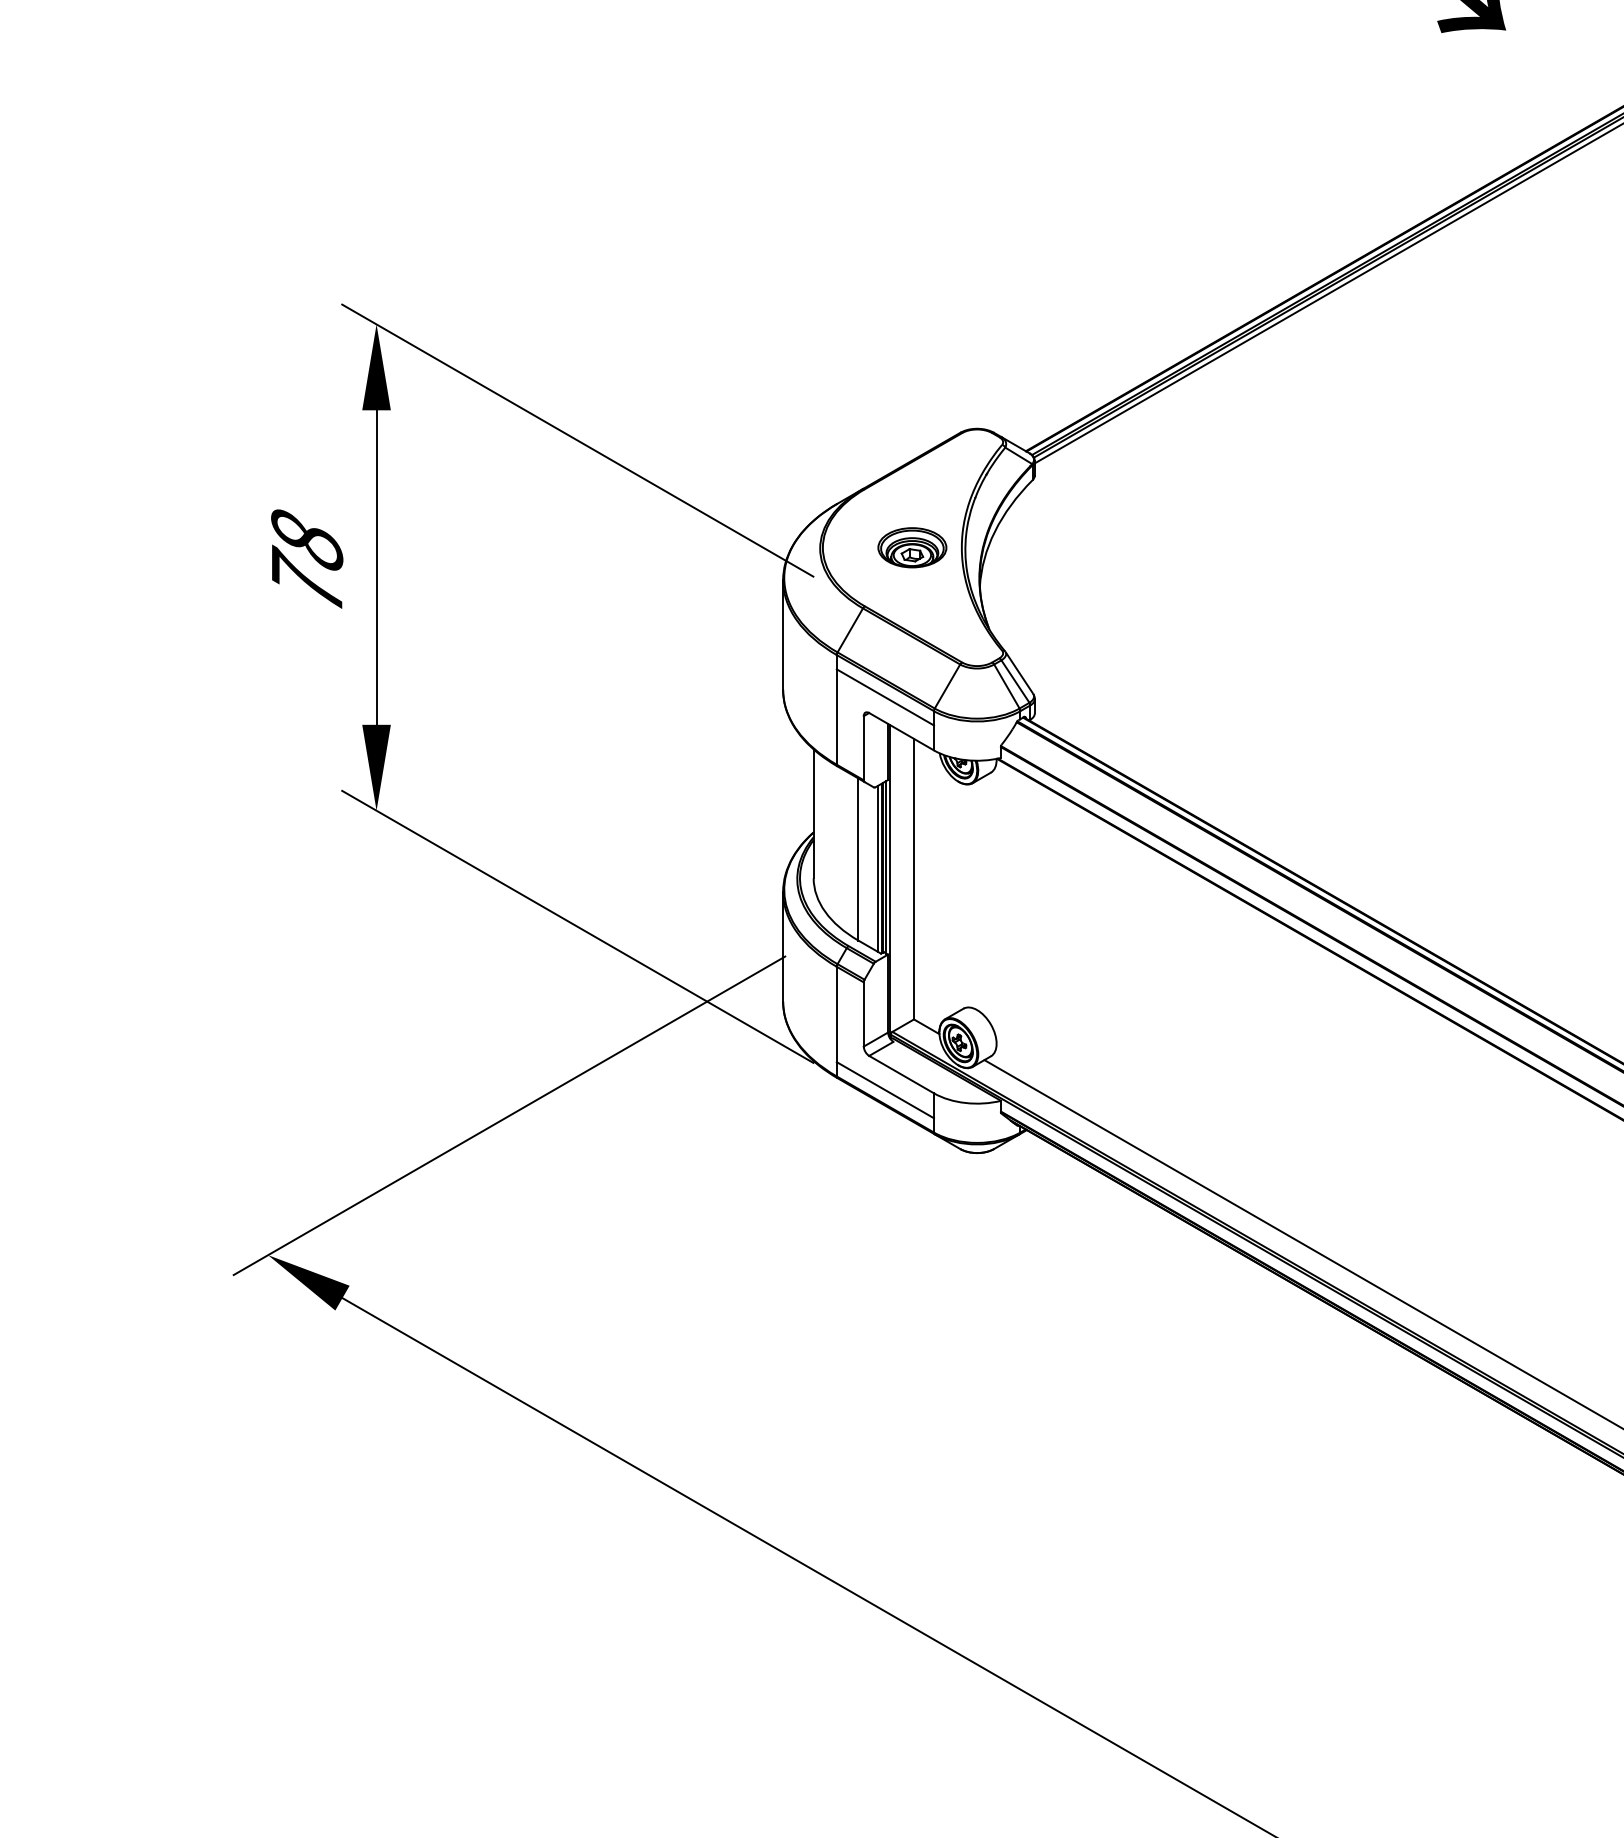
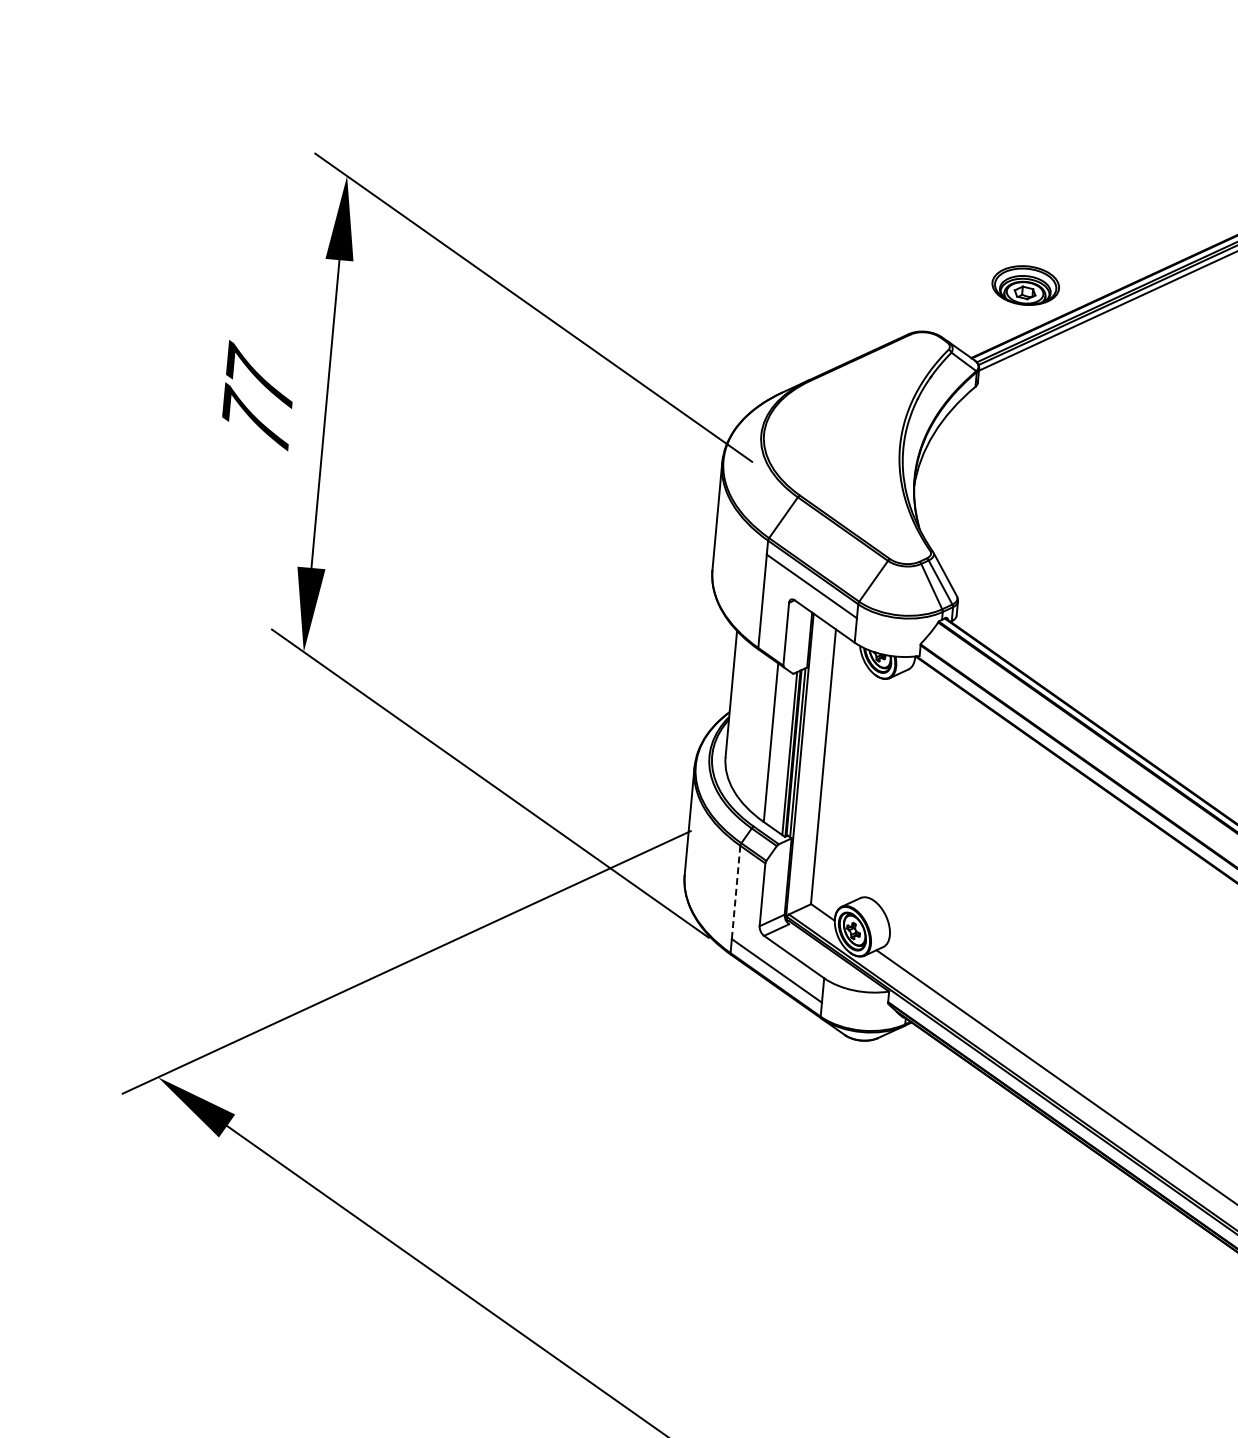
text: (307, 535) -> (260, 376), 78 -> 77
part: (912, 547) -> (1025, 285), moved
line: (836, 1014) -> (735, 892), solid -> dashed

